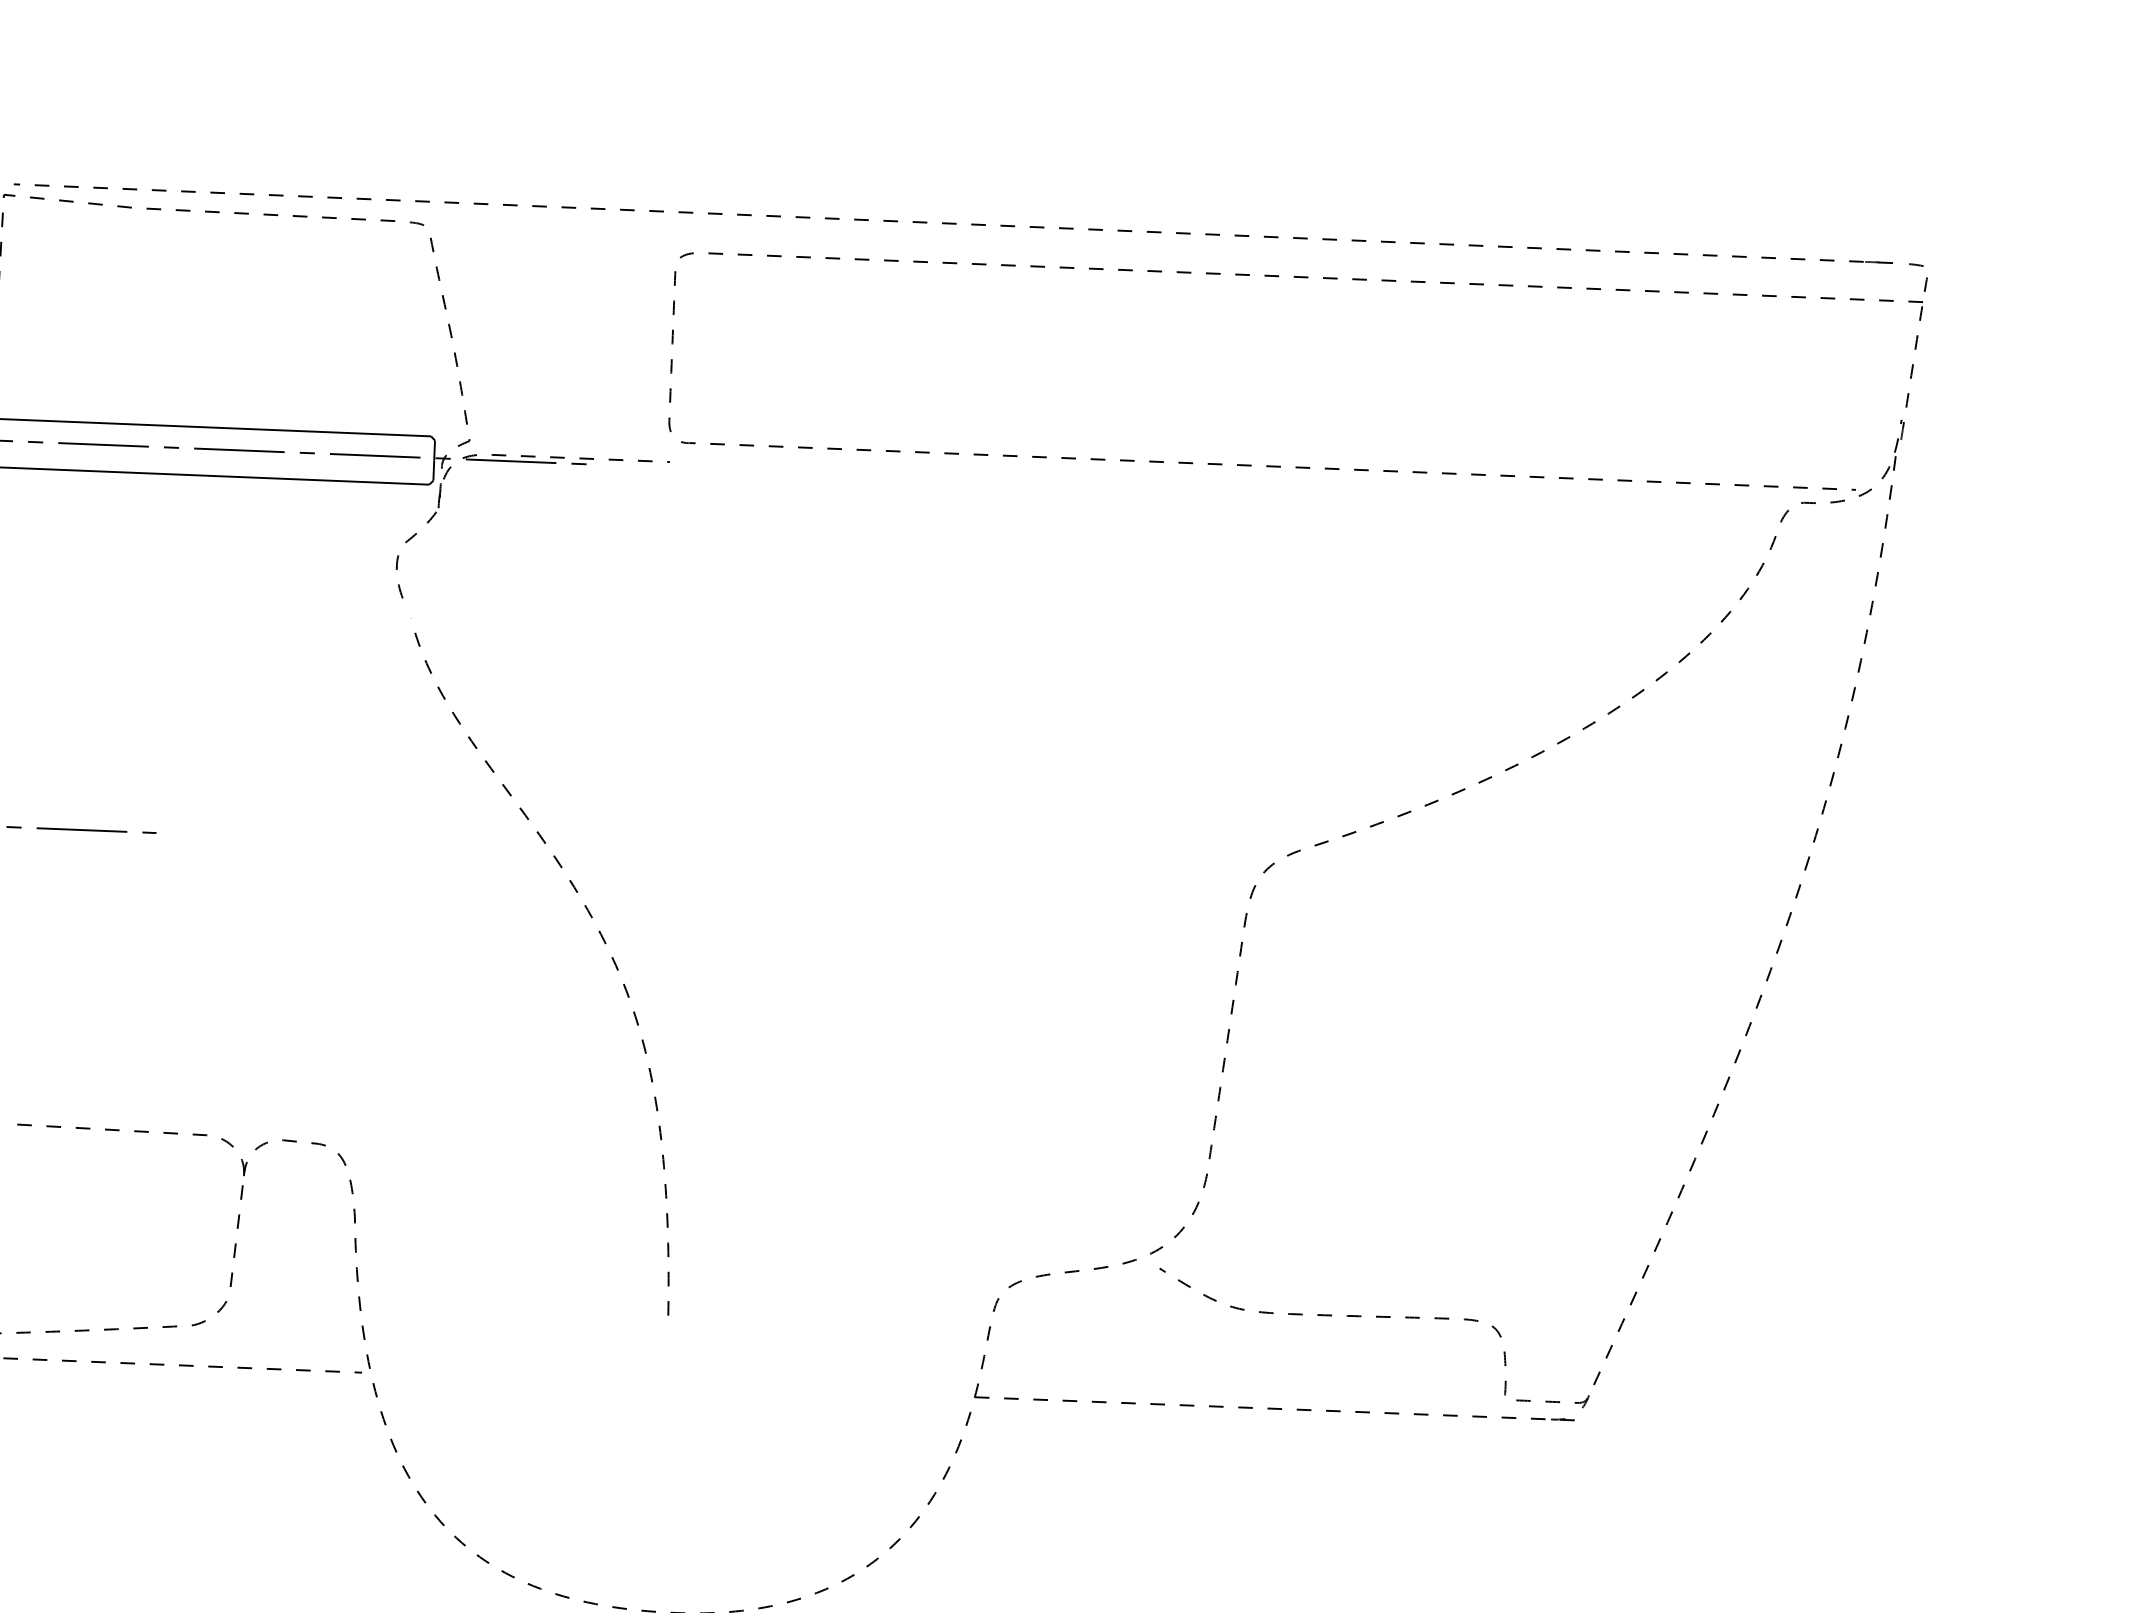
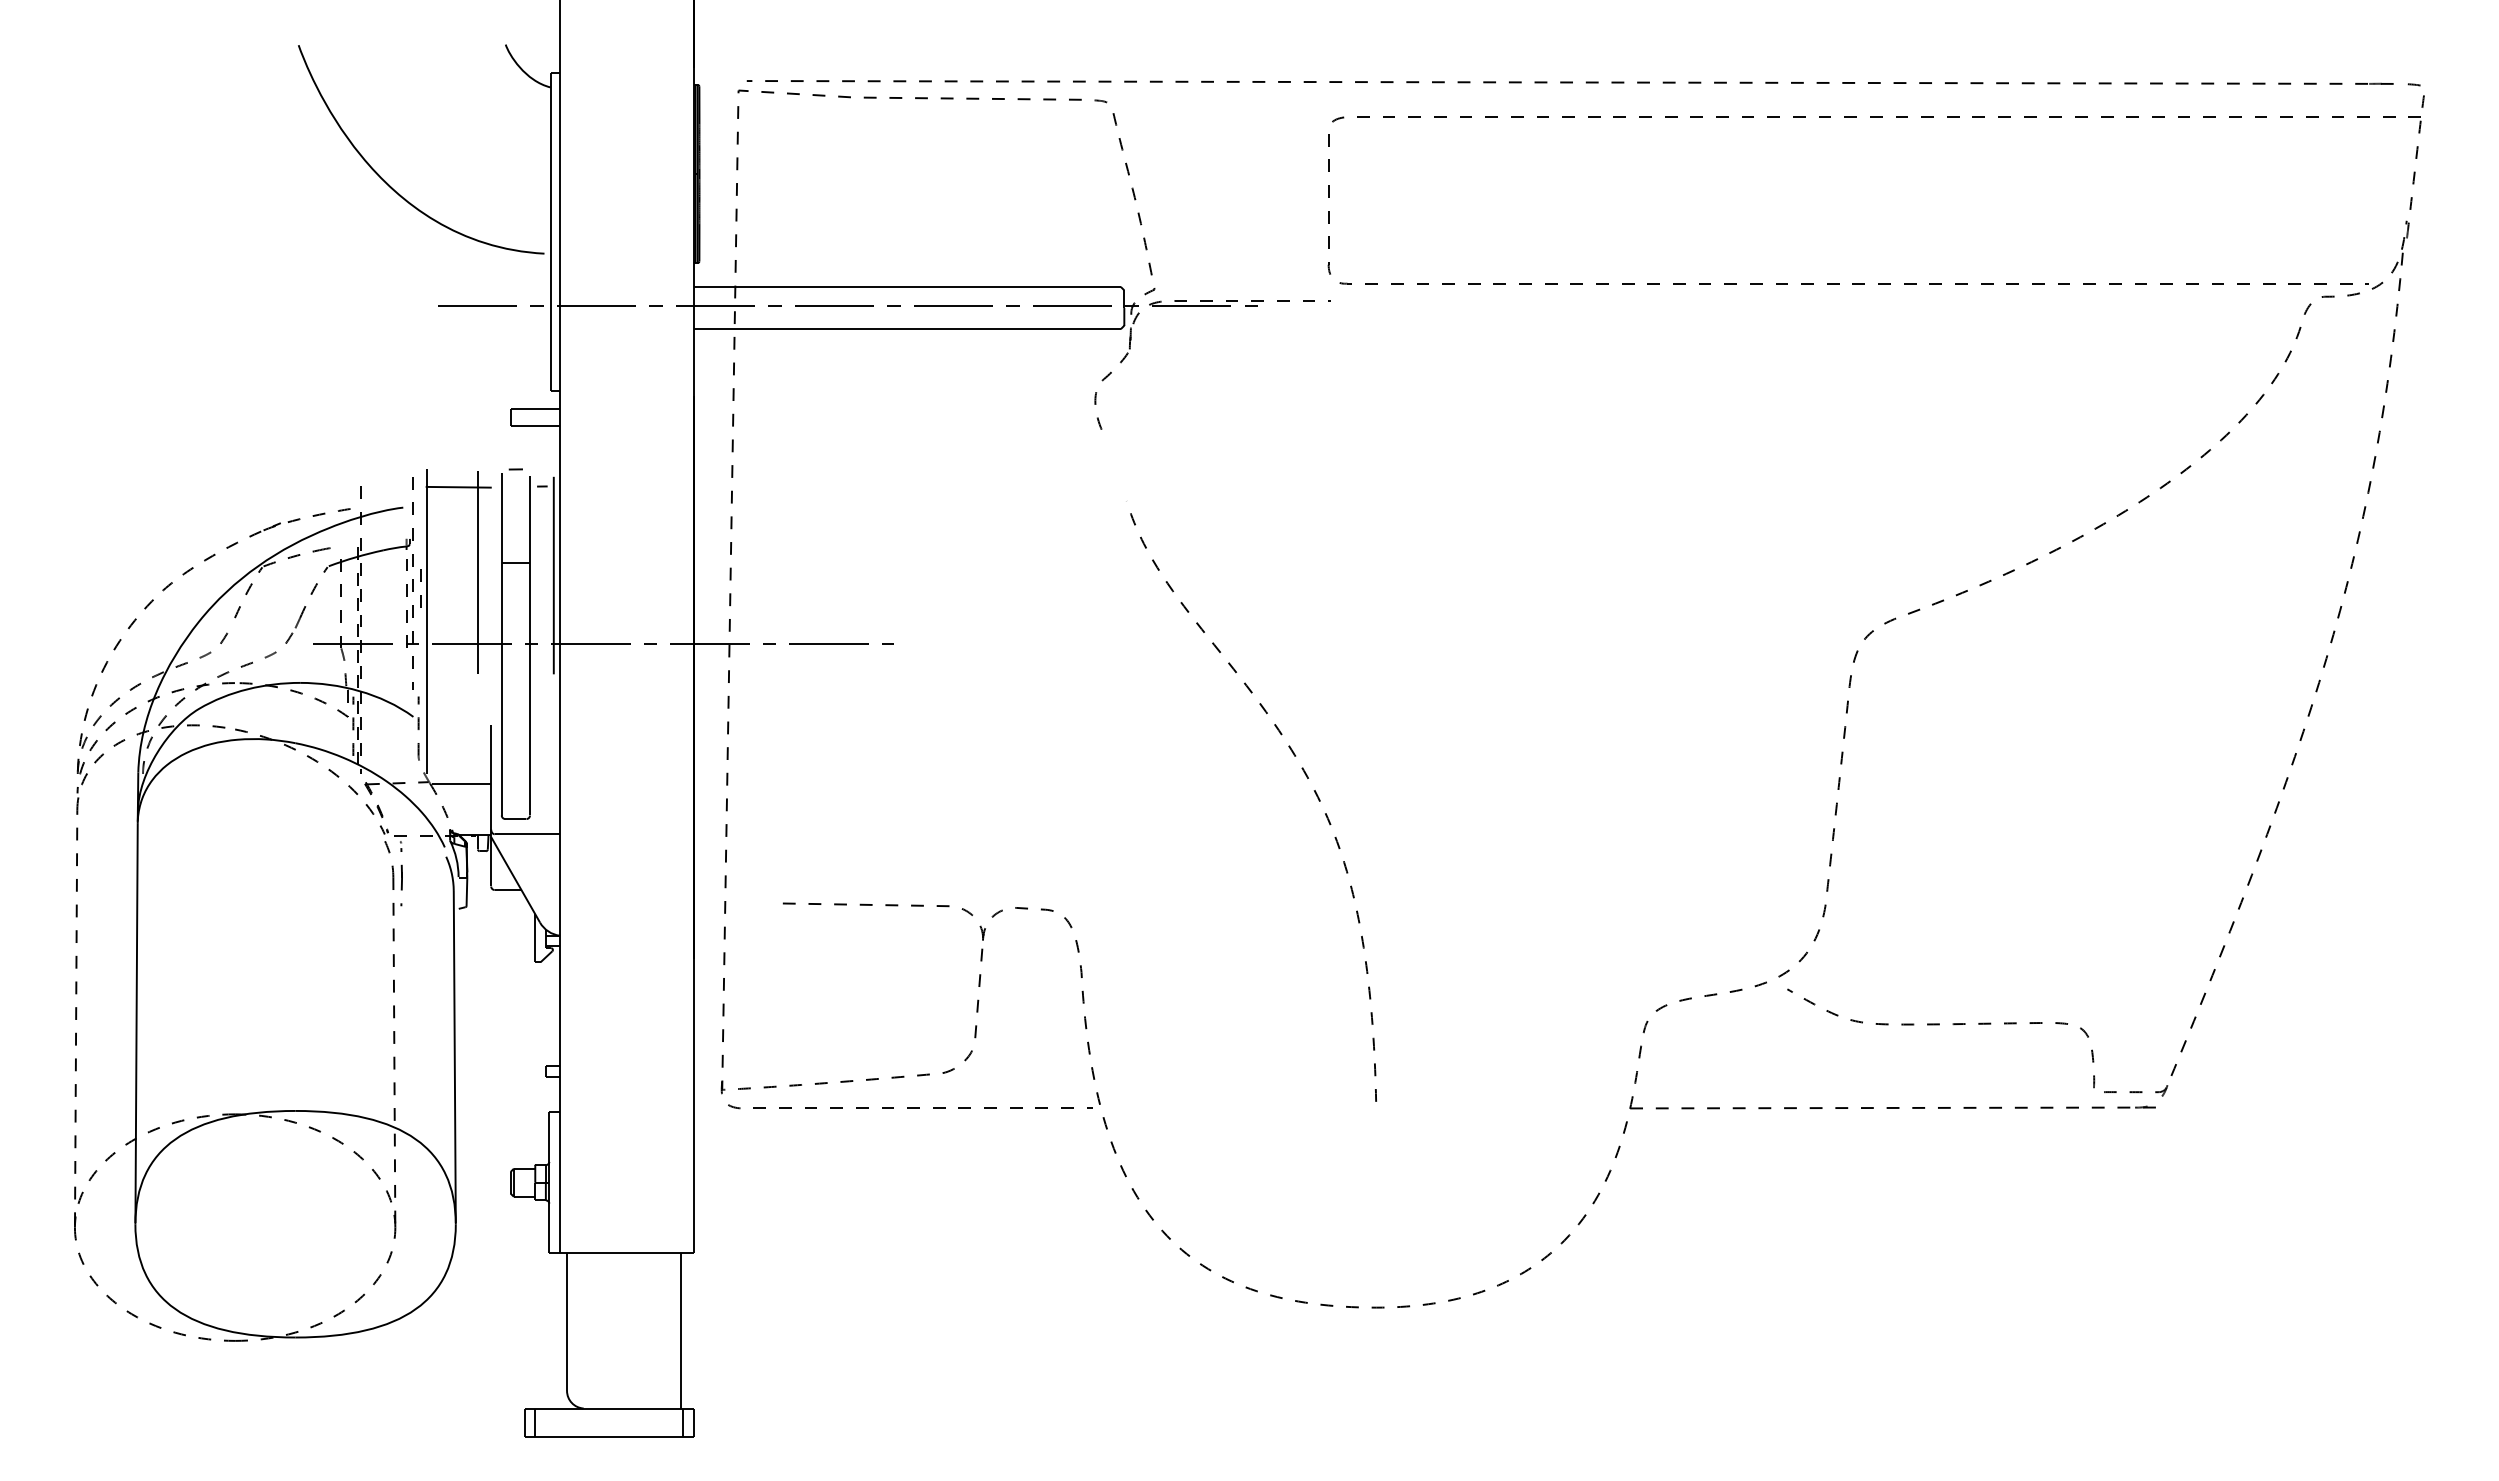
part: (600, 936) -> (1303, 772), moved

